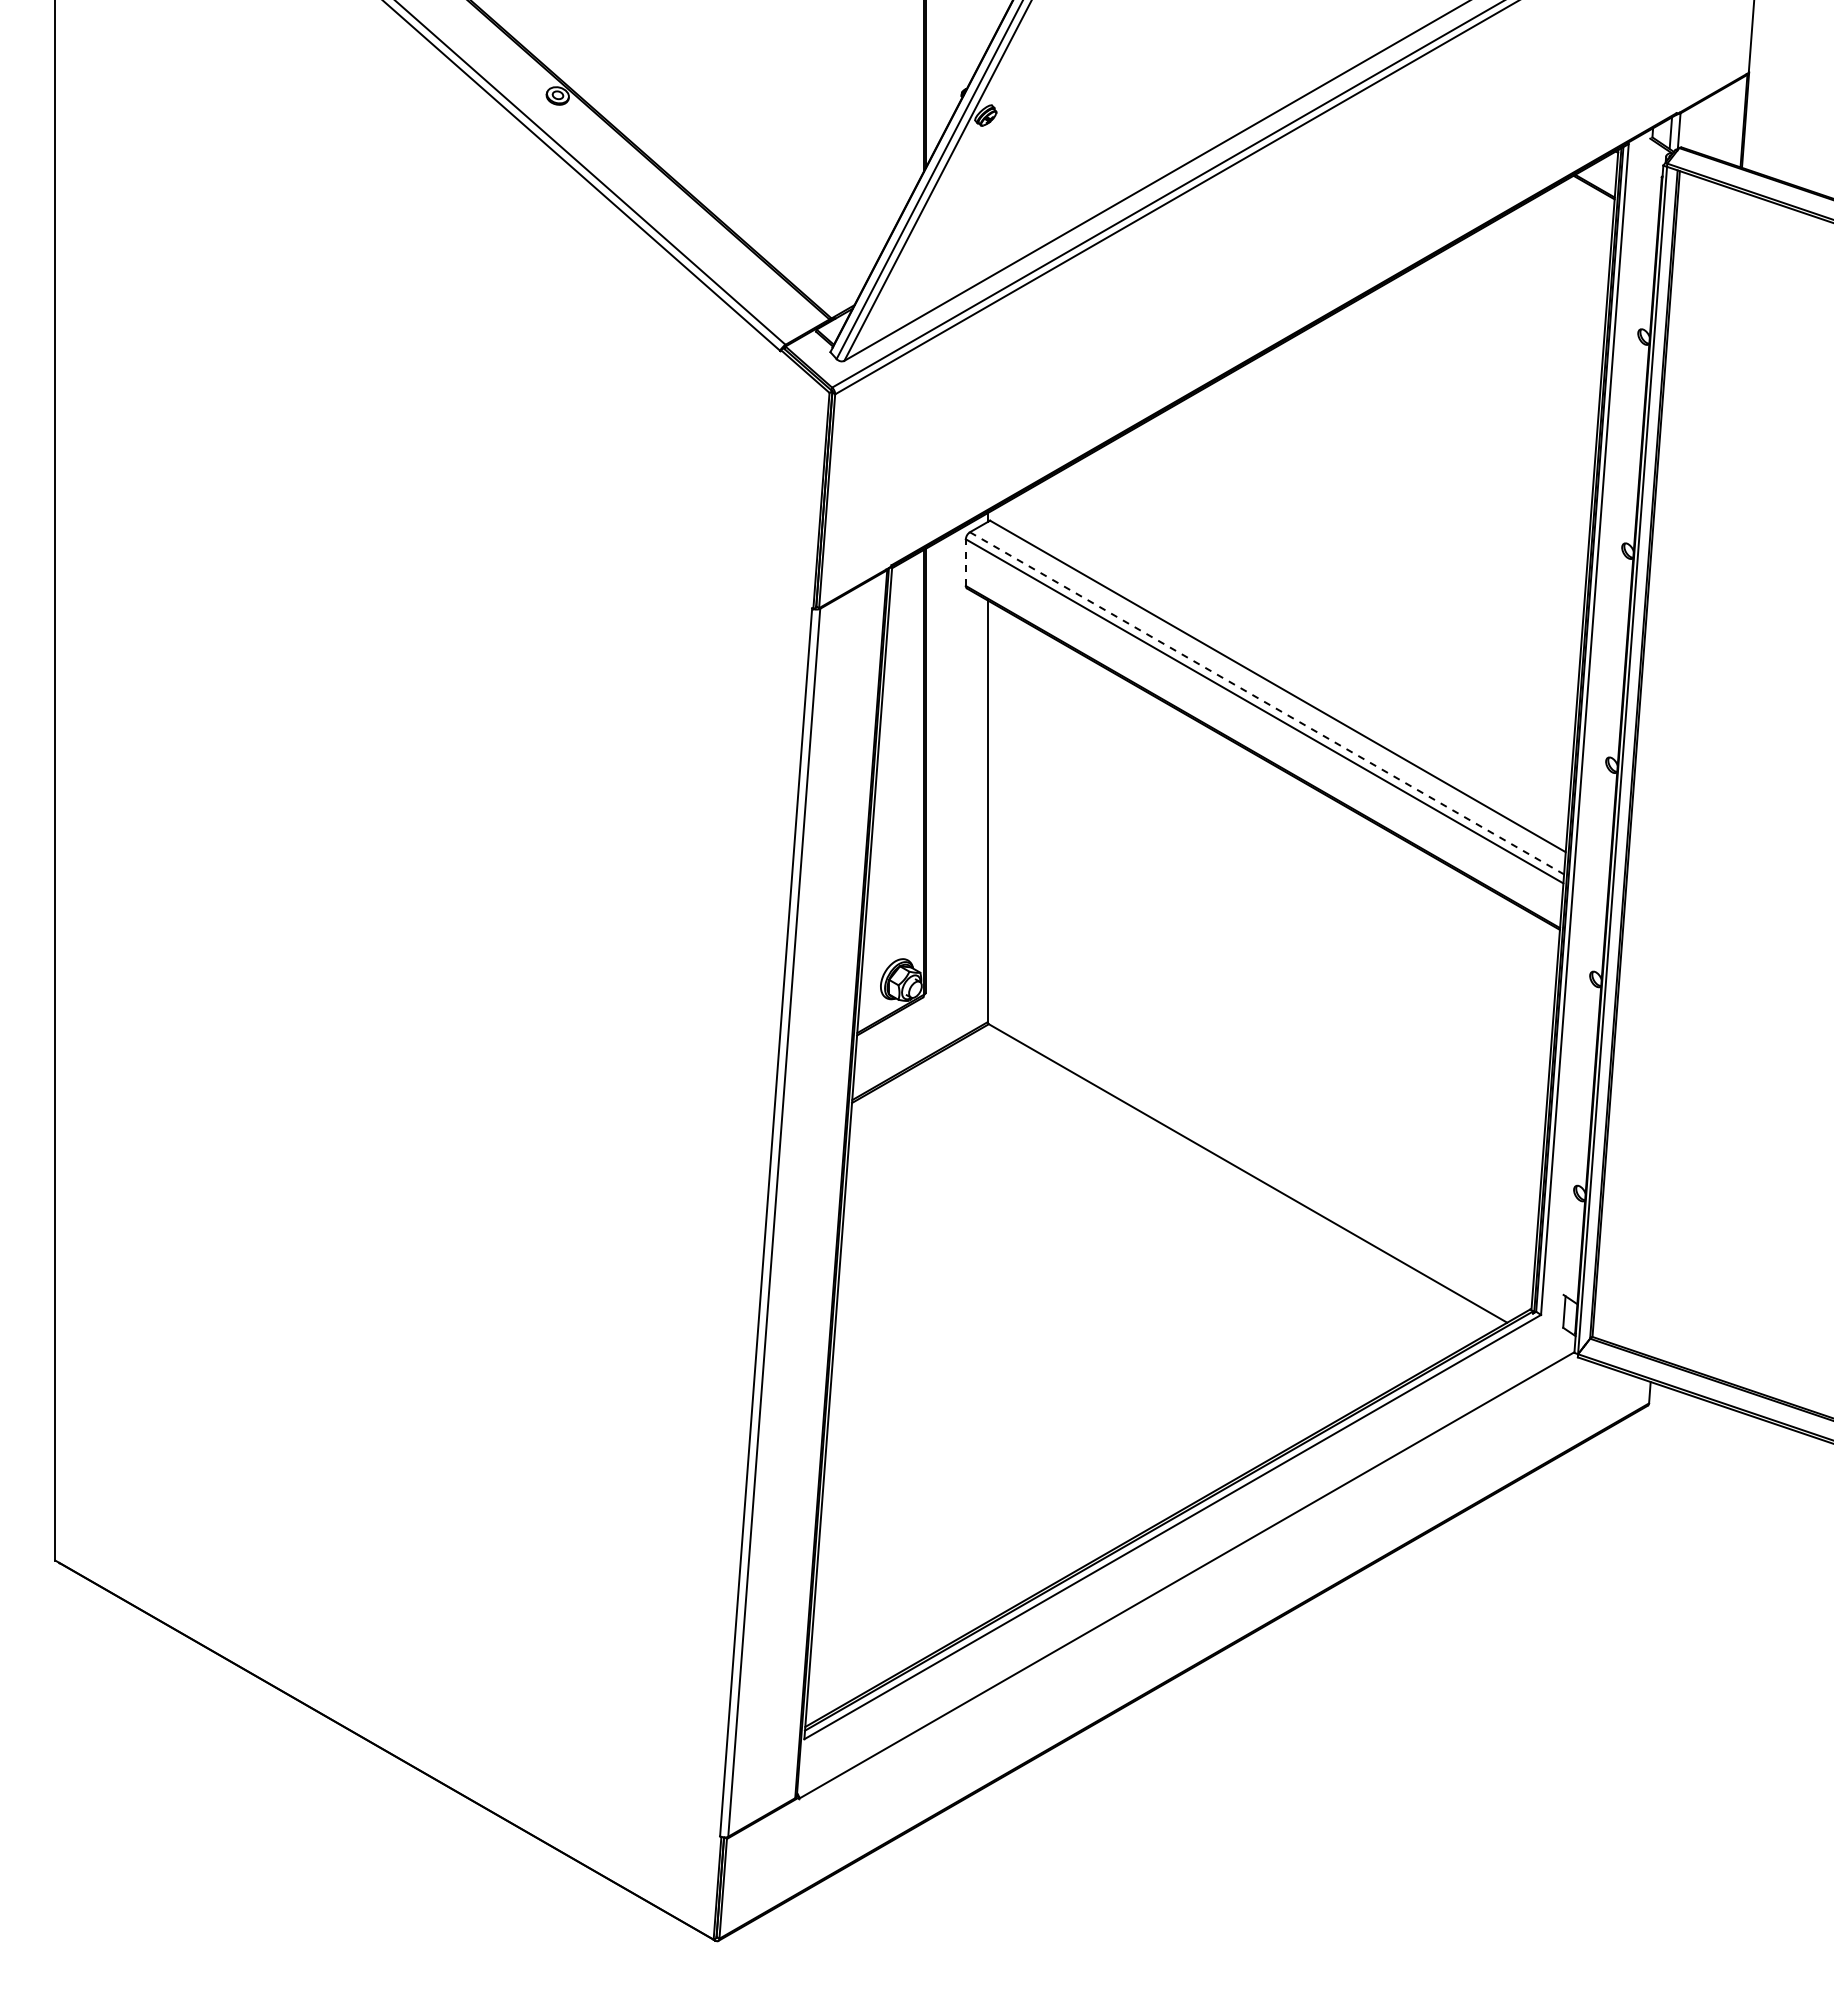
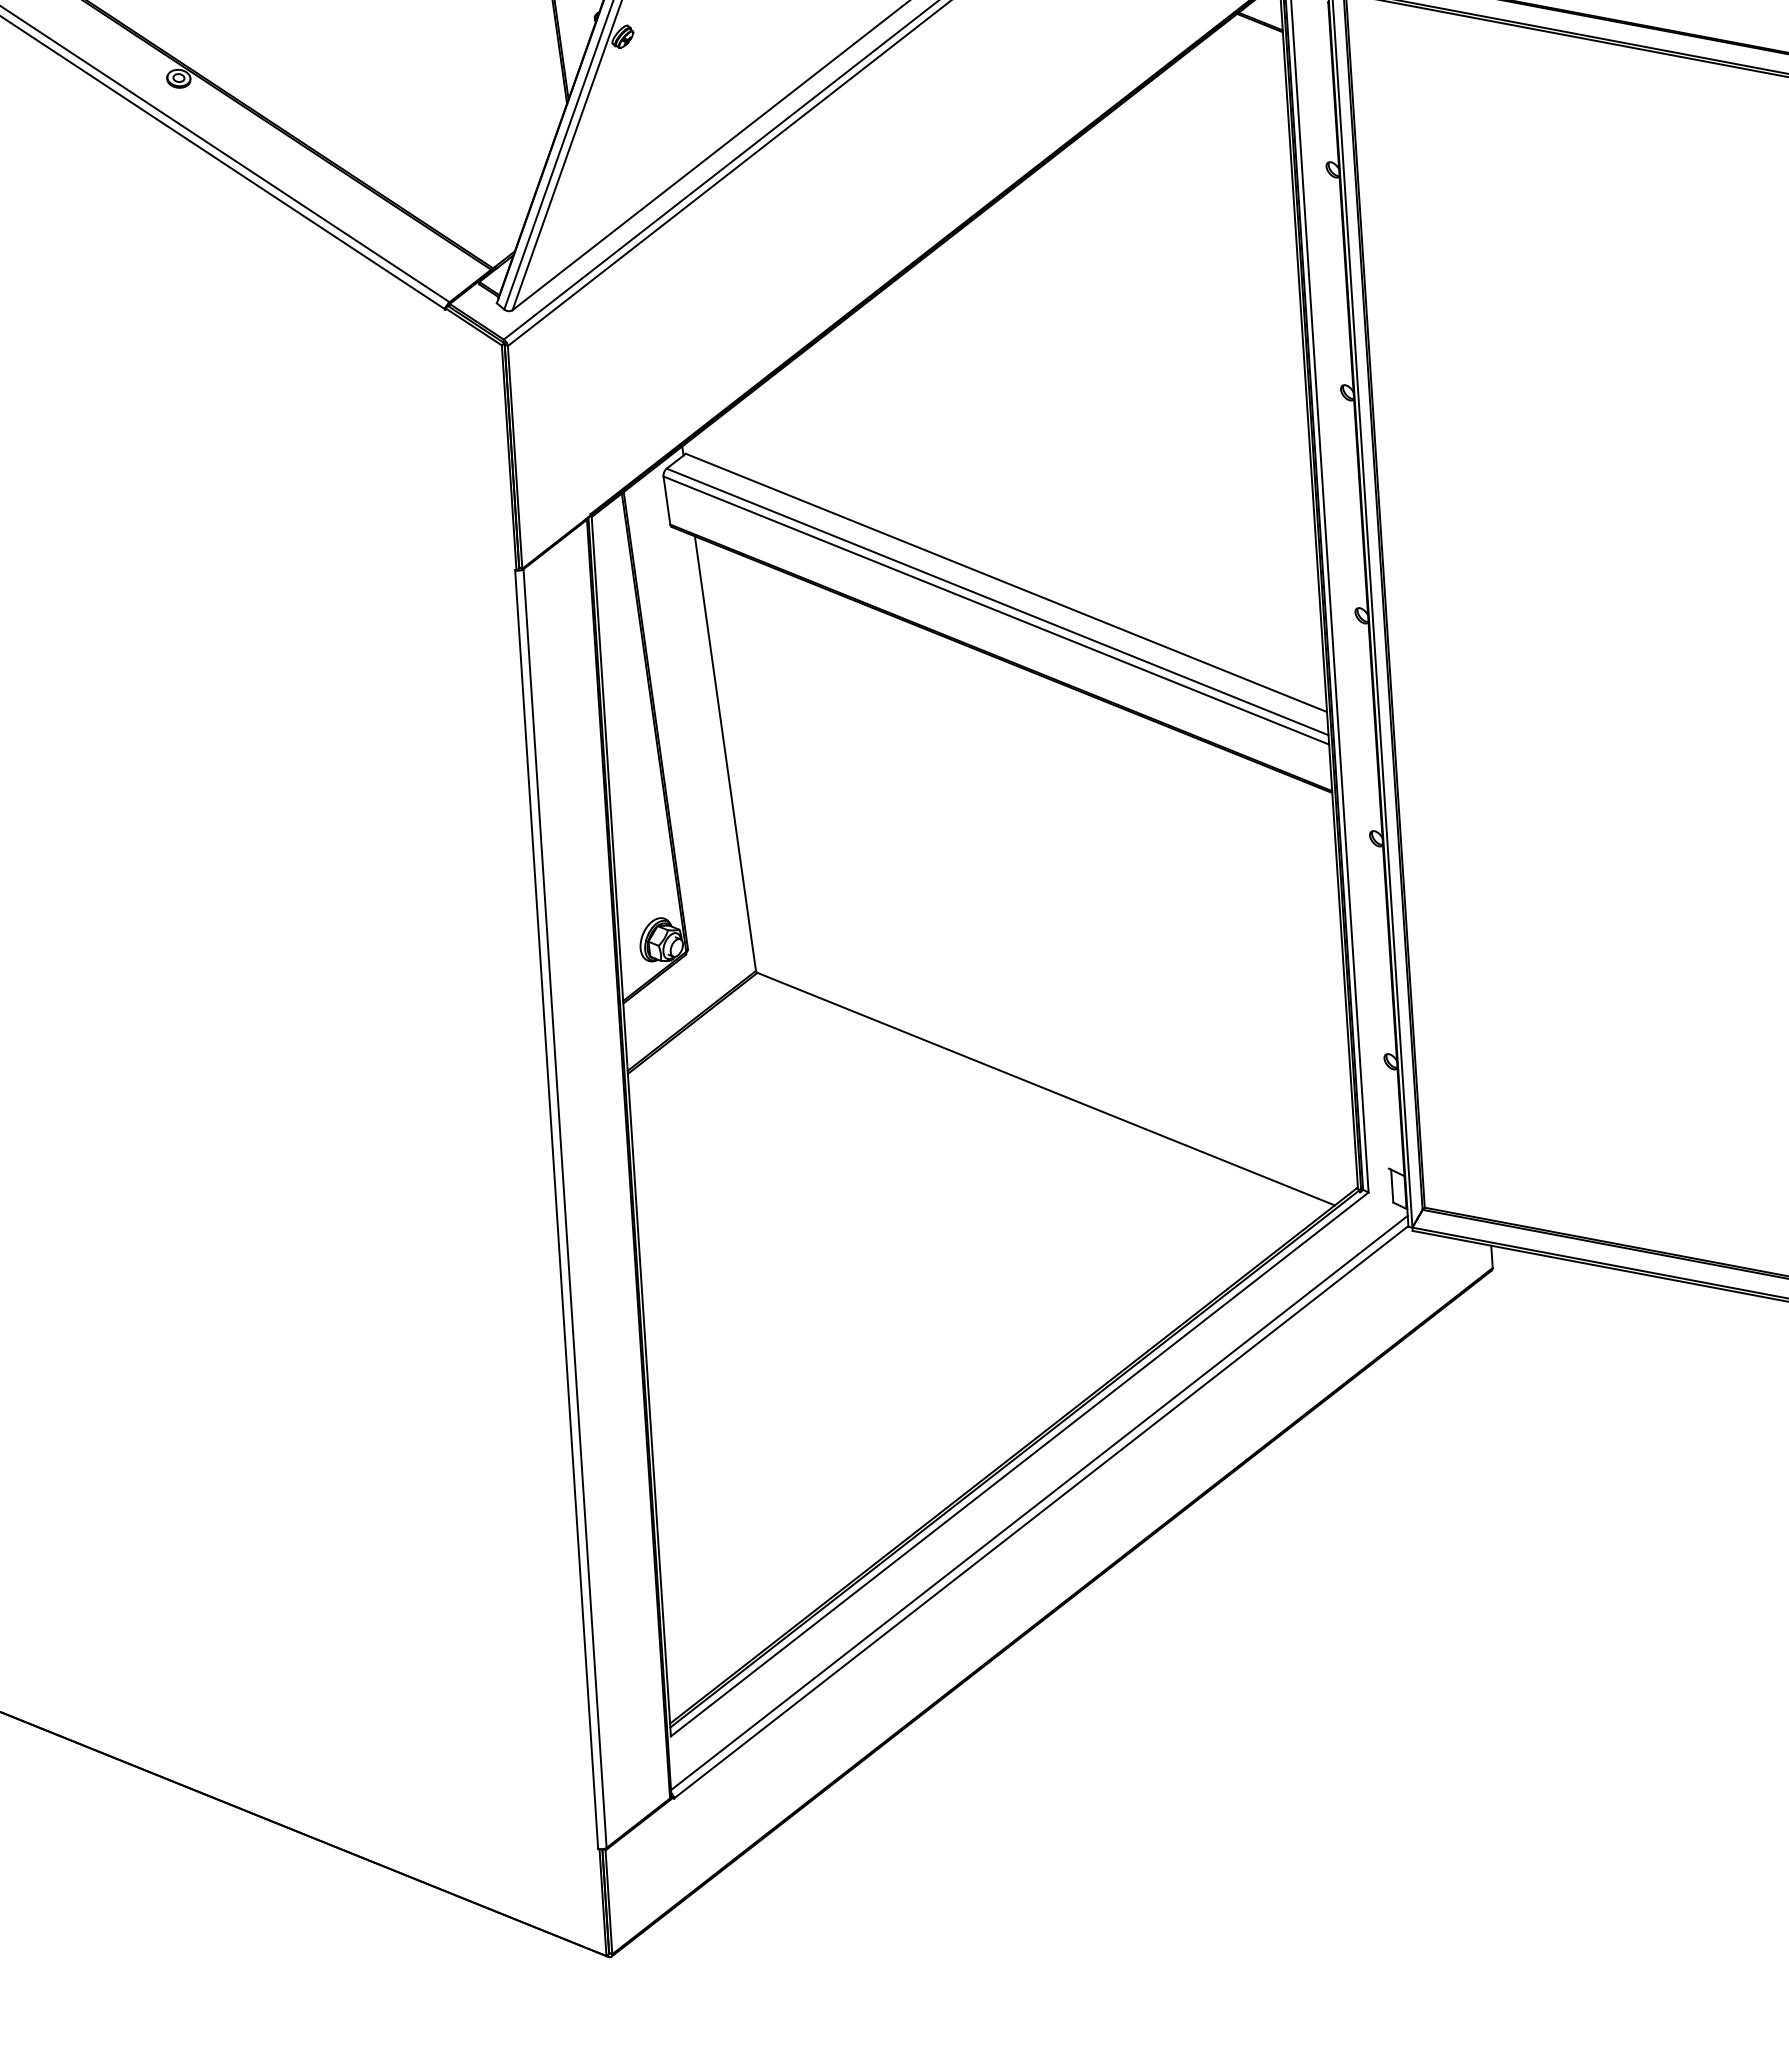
line: (965, 562) -> (666, 500), dashed -> solid
line: (1267, 703) -> (998, 602), dashed -> solid
line: (1186, 1566) -> (1039, 1503), added

